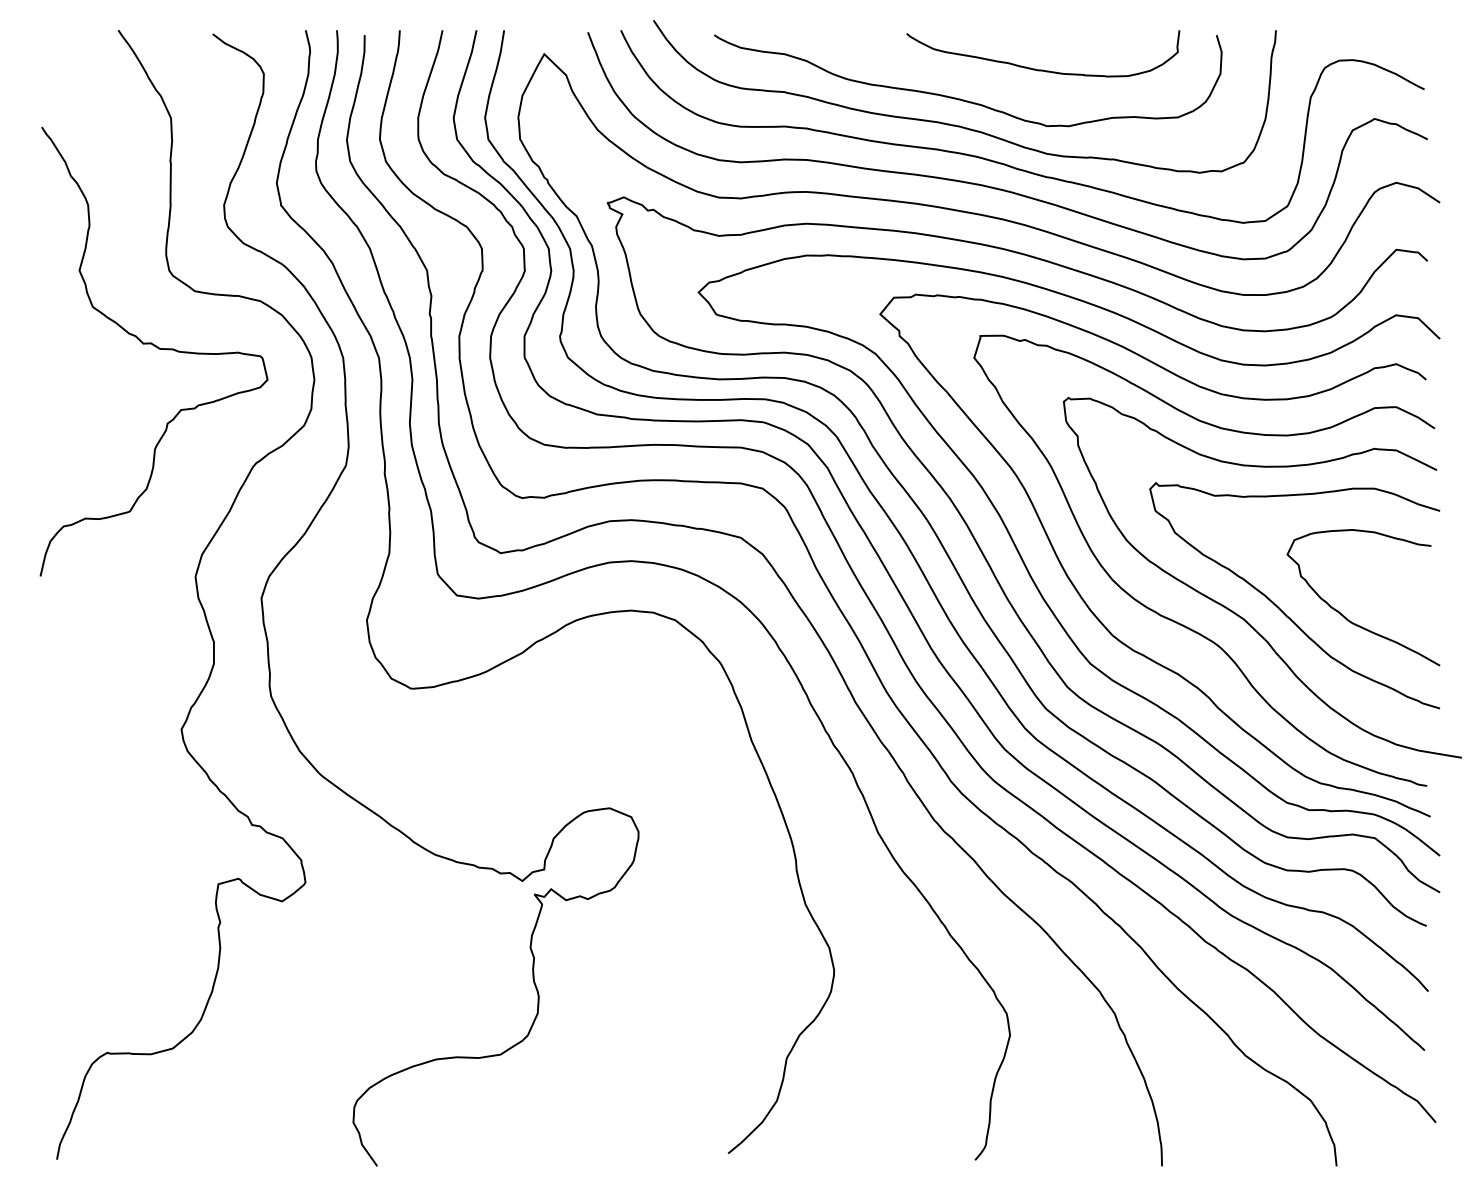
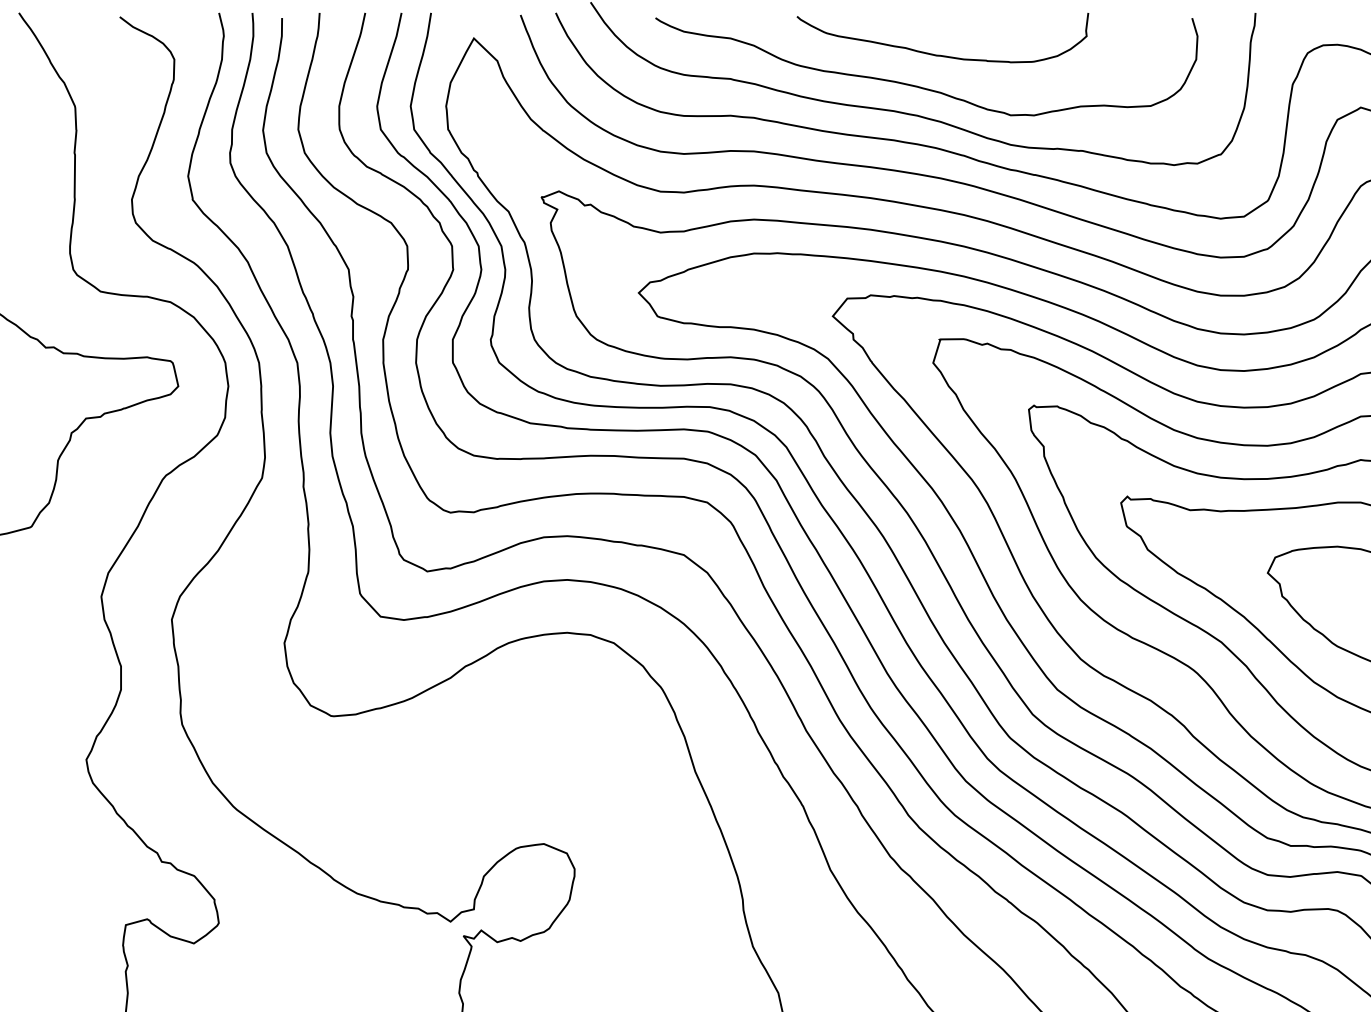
curve: (1043, 69) -> (943, 54), moved

